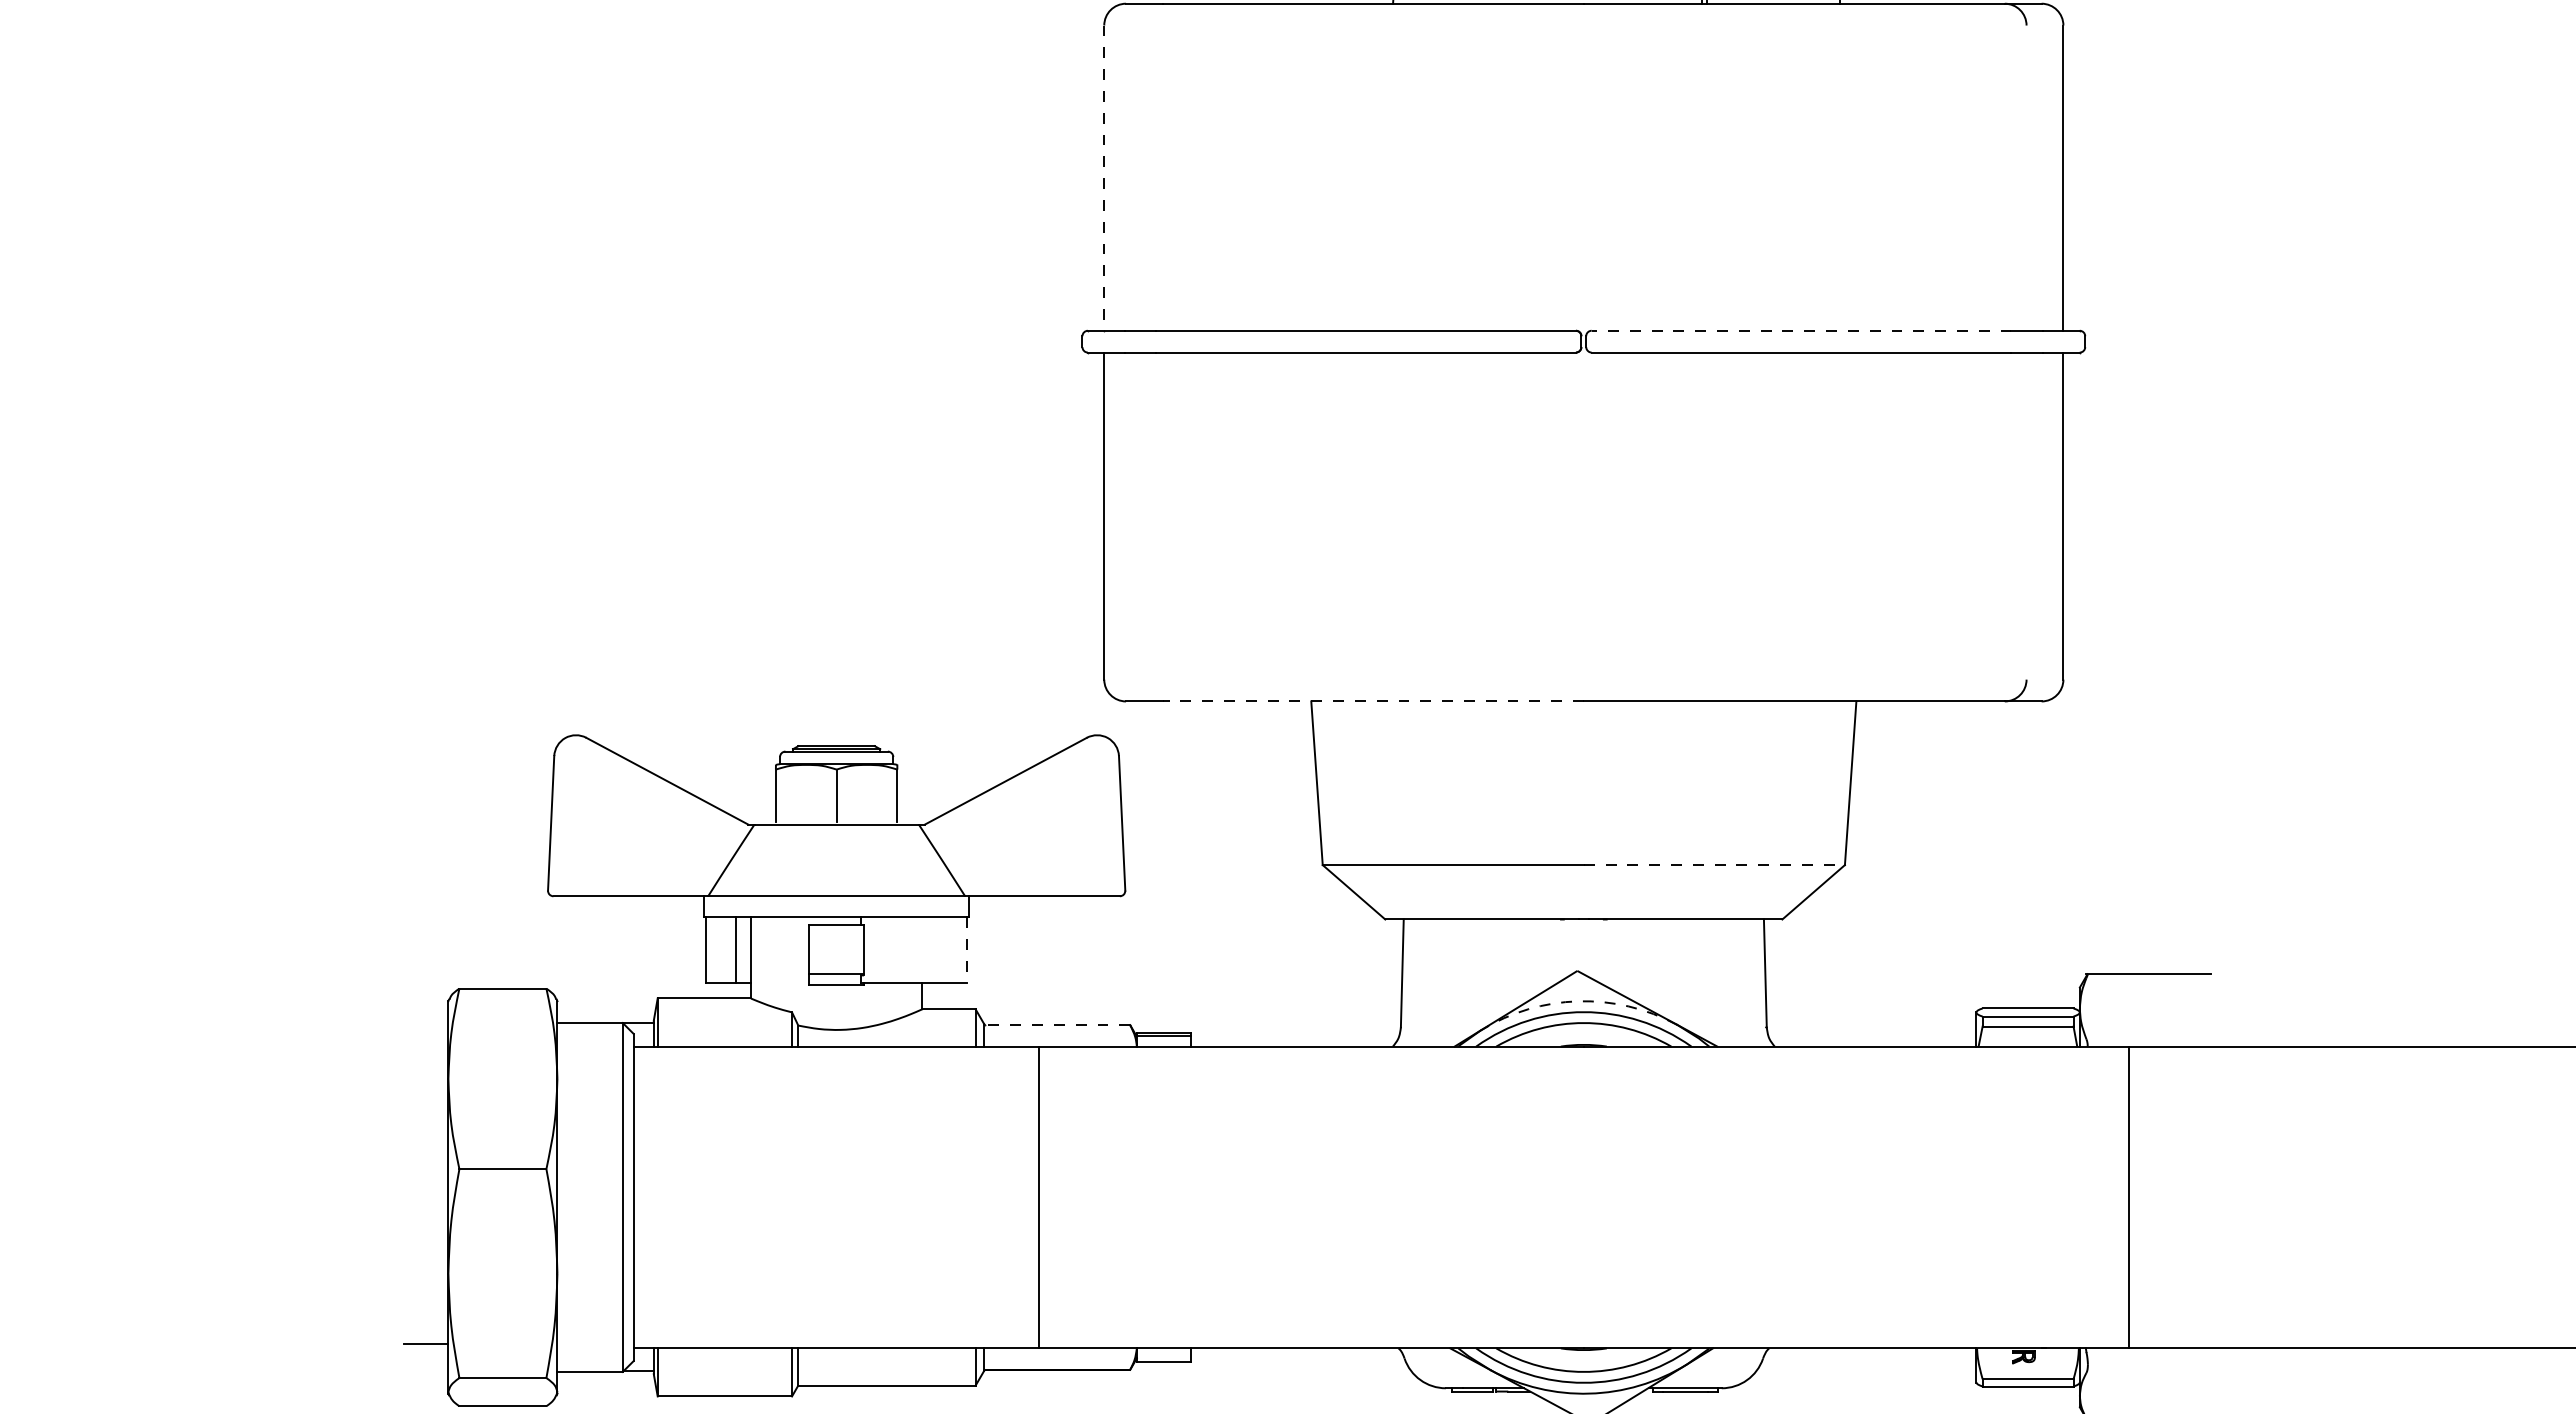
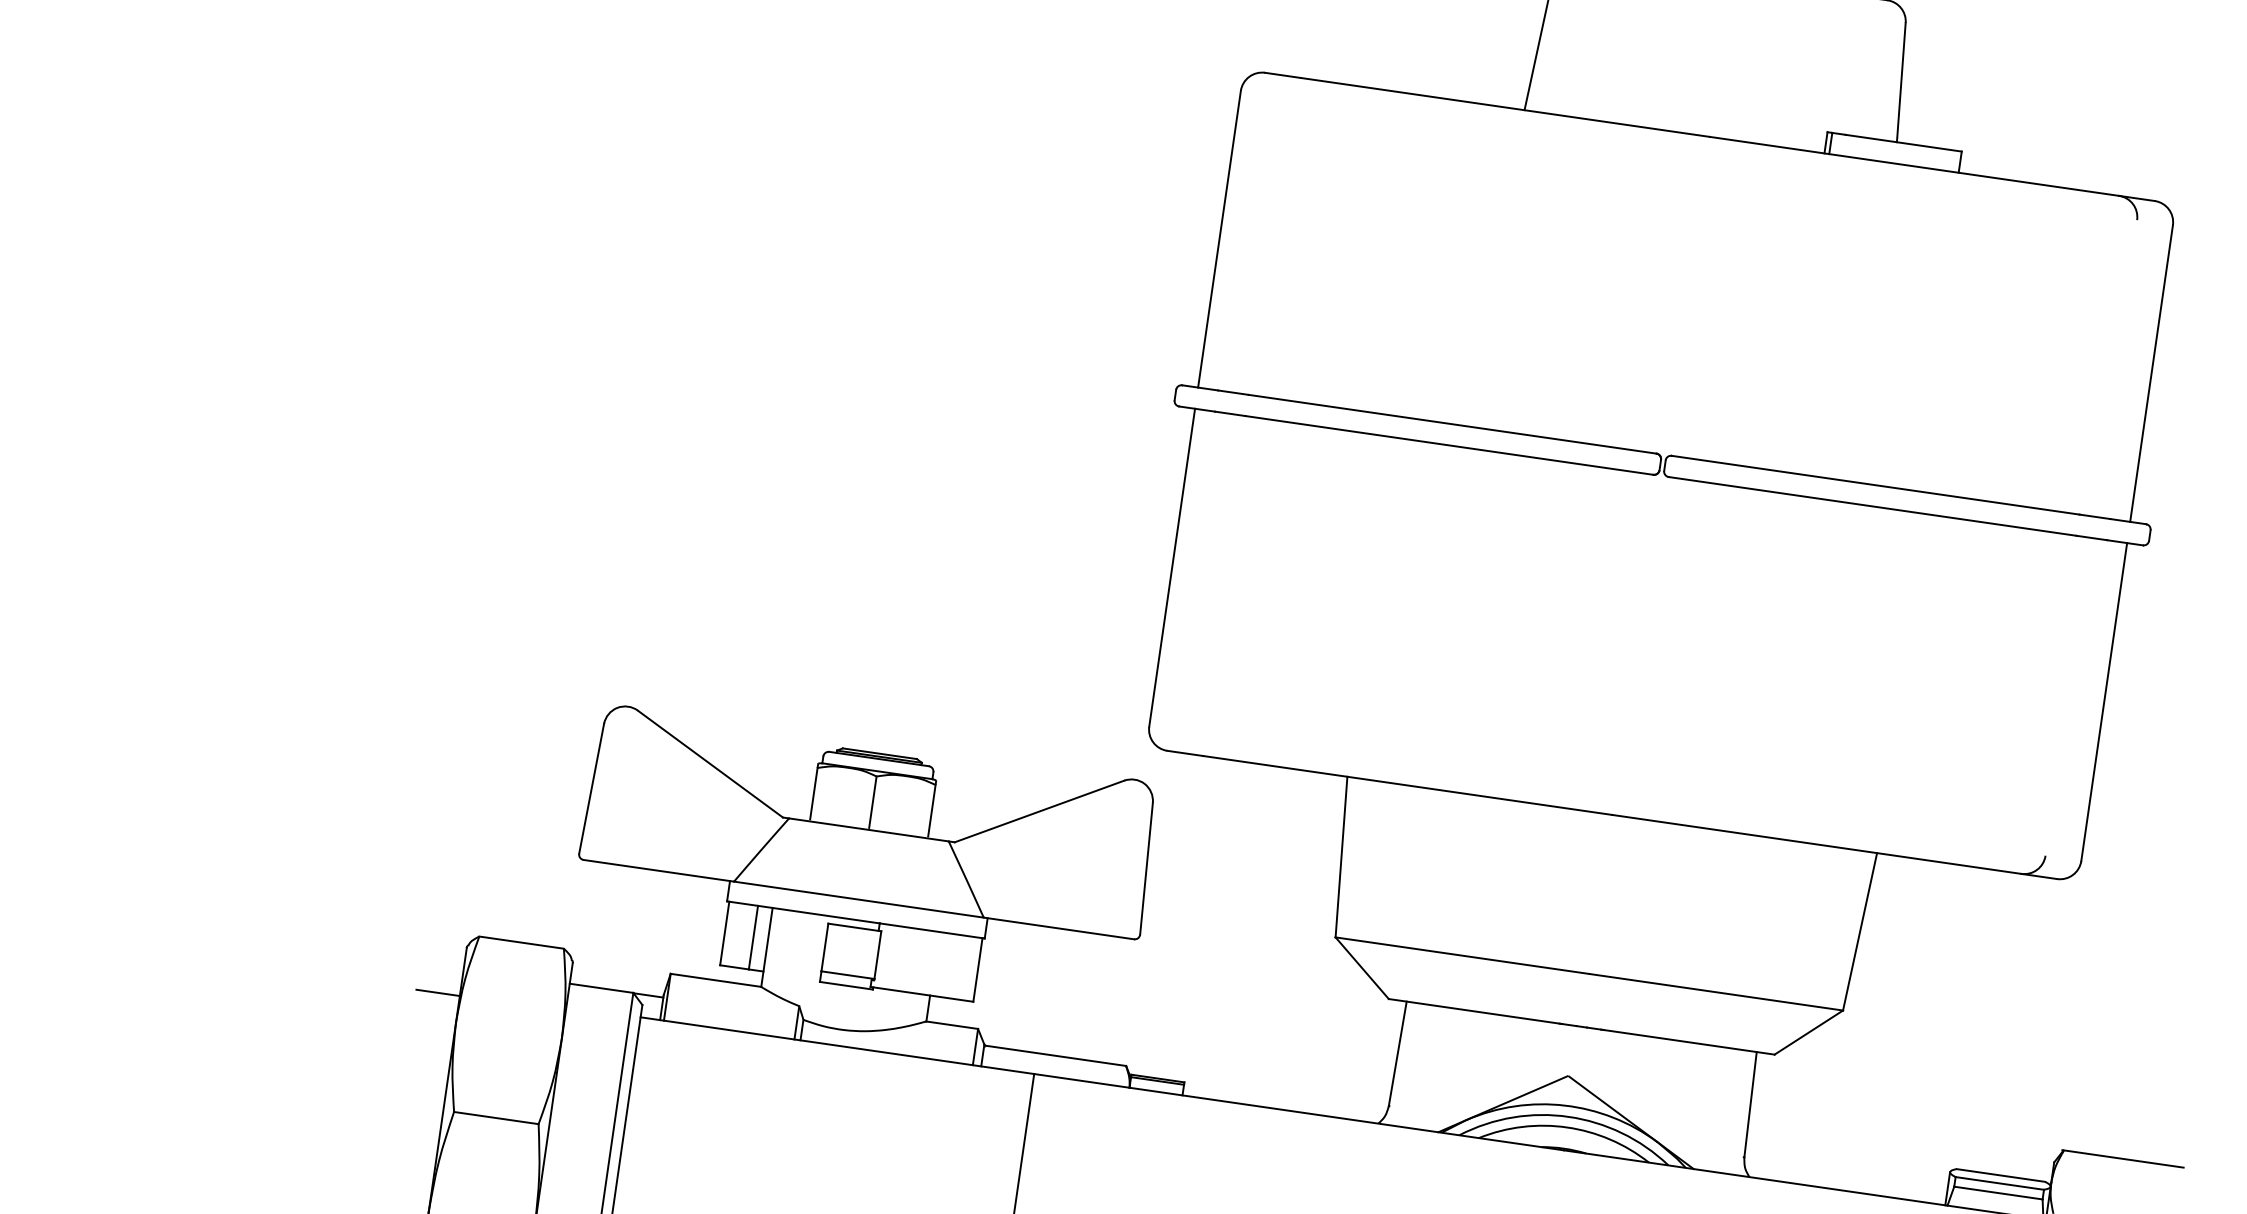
line: (1104, 178) -> (1219, 239), dashed -> solid
line: (1801, 330) -> (1875, 484), dashed -> solid
line: (1372, 701) -> (1406, 785), dashed -> solid
line: (1714, 865) -> (1716, 992), dashed -> solid
line: (966, 949) -> (977, 969), dashed -> solid
arc: (1578, 1001) -> (1565, 1105), dashed -> solid
line: (1057, 1025) -> (1055, 1056), dashed -> solid
line: (425, 1051) -> (437, 992), added

